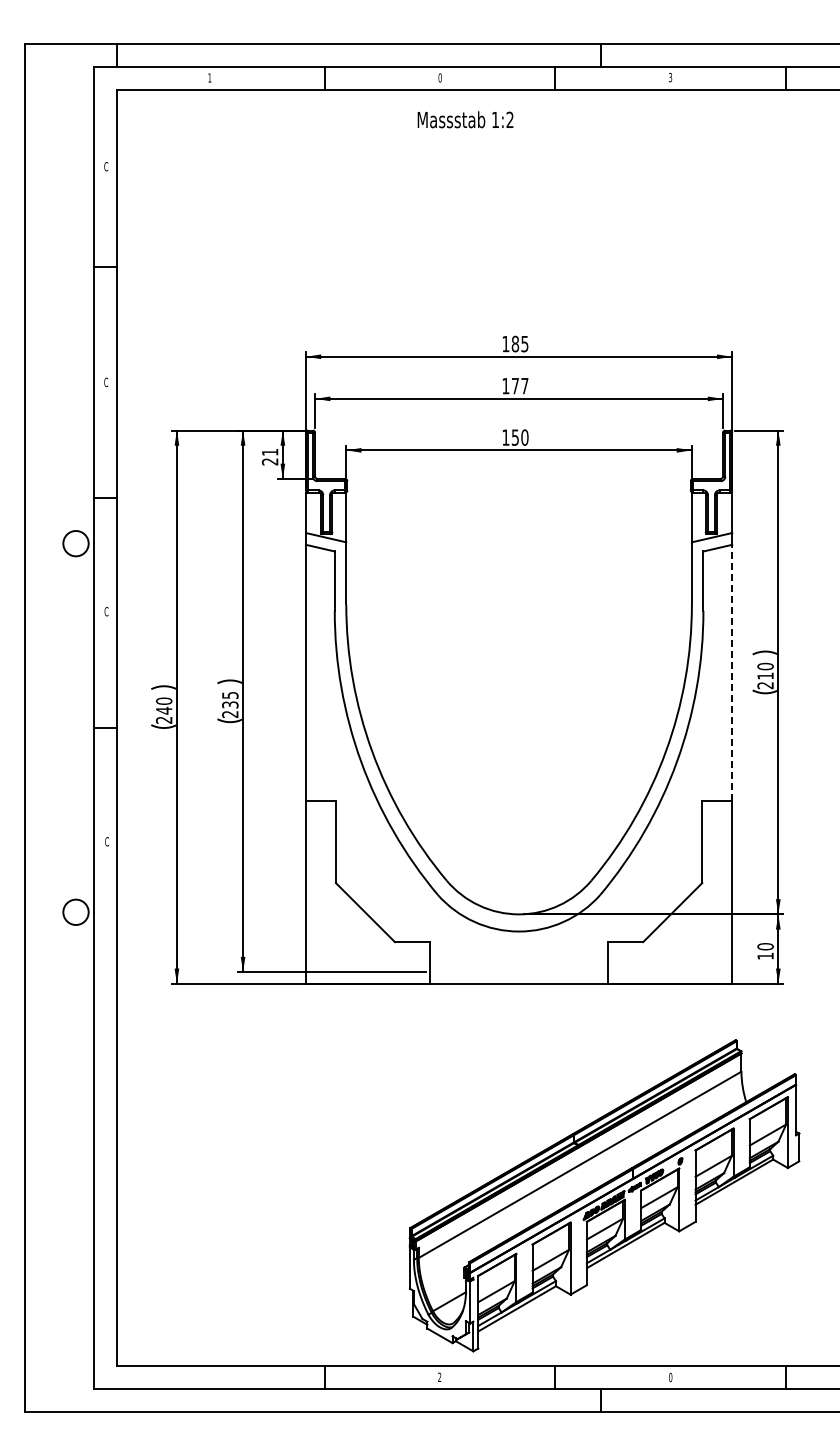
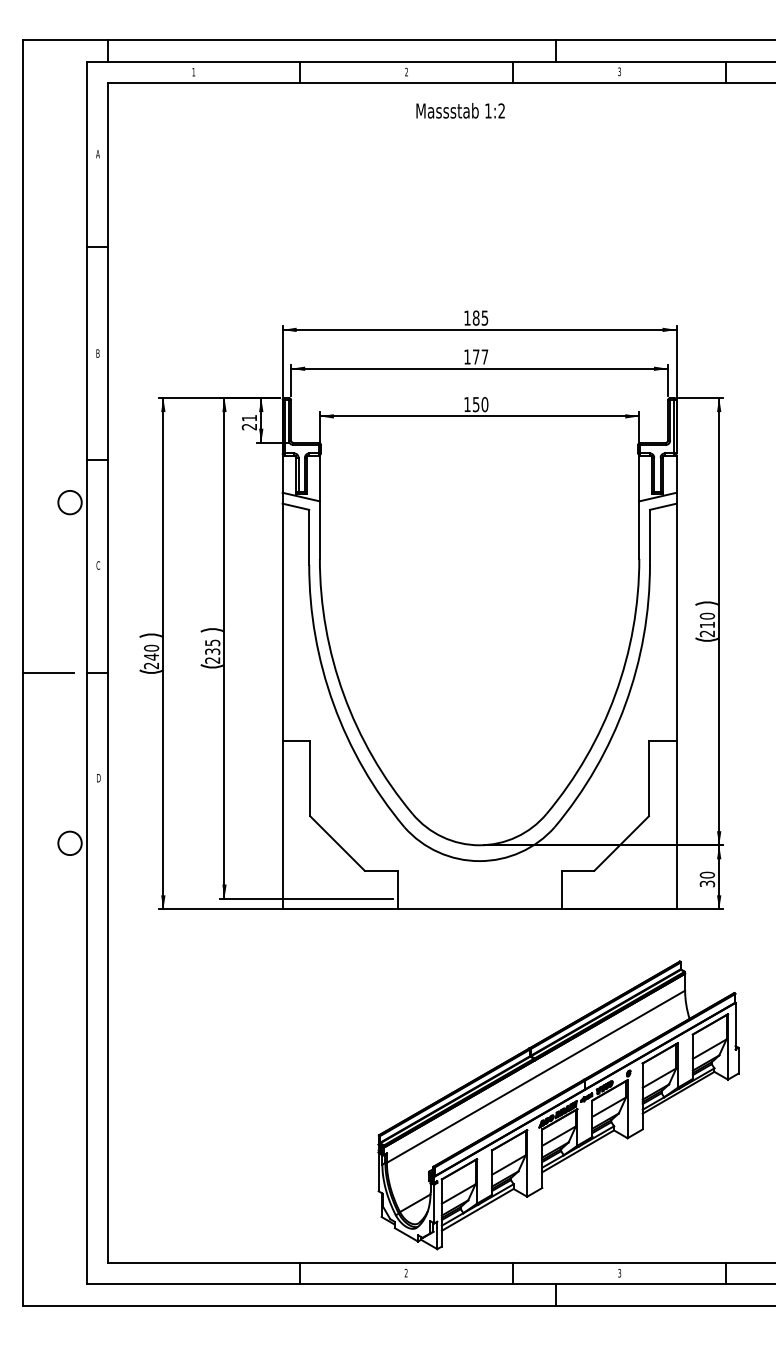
text: (439, 77) -> (406, 71), 0 -> 2
text: (465, 119) -> (460, 110), moved
text: (106, 166) -> (98, 154), C -> A
text: (106, 382) -> (98, 353), C -> B
line: (732, 672) -> (676, 621), dashed -> solid
line: (52, 728) -> (48, 673), added
text: (107, 841) -> (99, 777), C -> D
text: (765, 955) -> (707, 883), 10 -> 30
text: (670, 1377) -> (619, 1273), 0 -> 3

